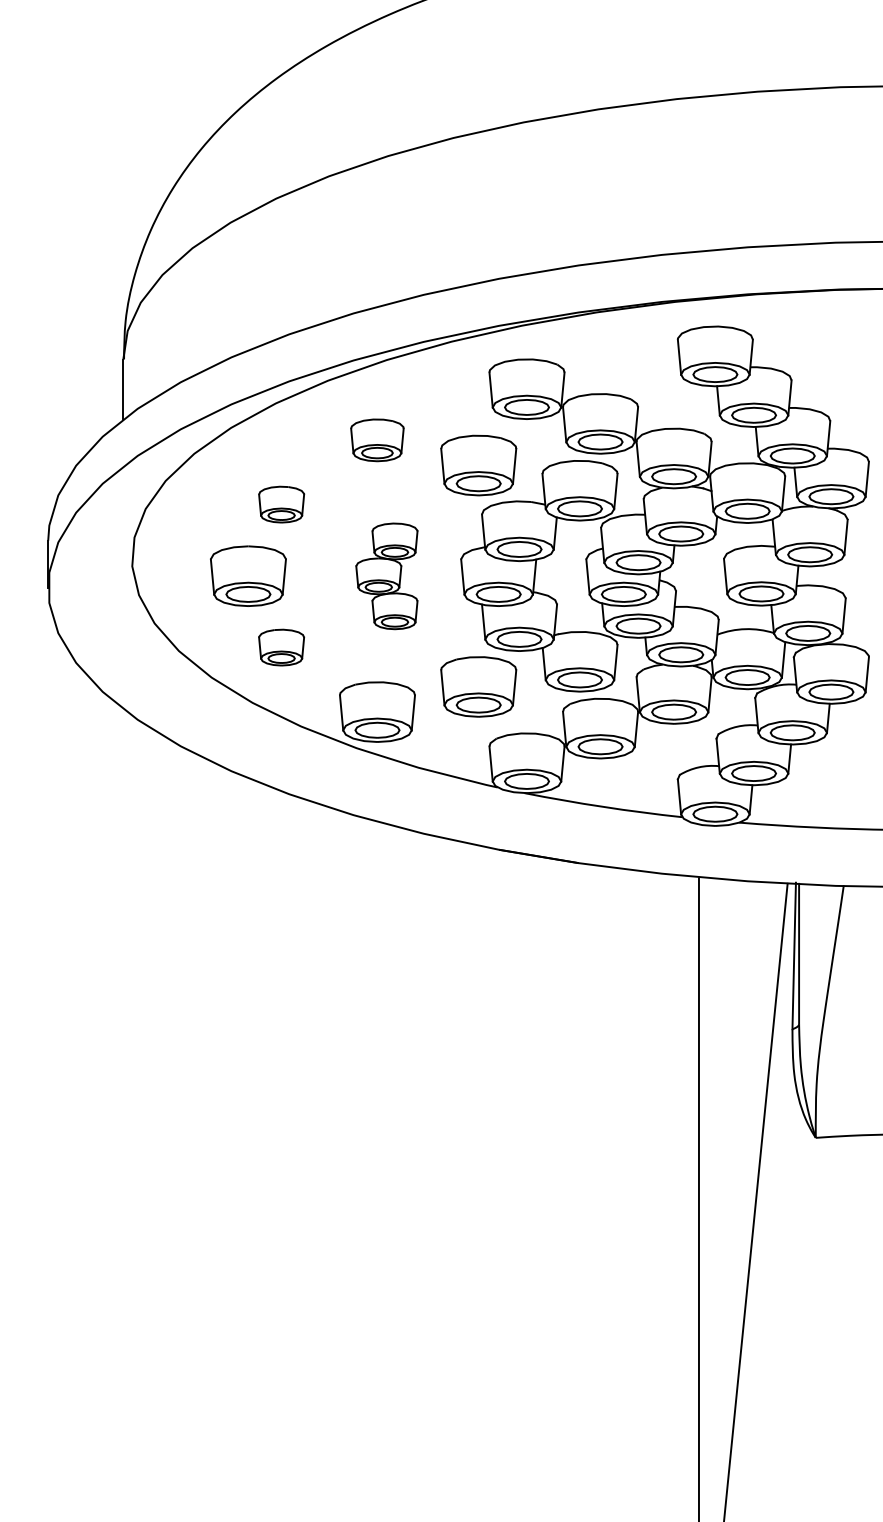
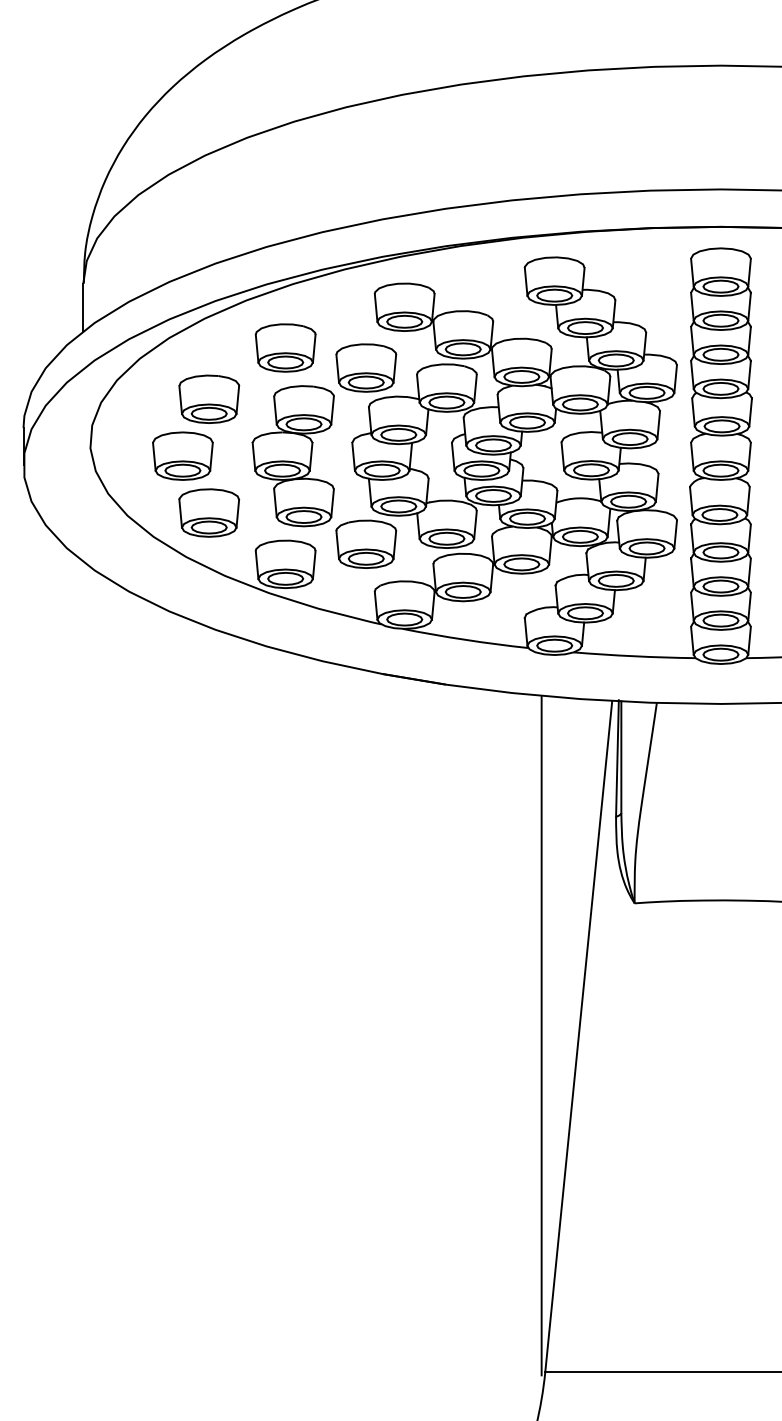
part: (377, 439) -> (285, 347), size x1.43
part: (281, 503) -> (209, 398), size x1.67
part: (386, 576) -> (292, 456), size x1.67
part: (281, 646) -> (209, 512), size x1.67

